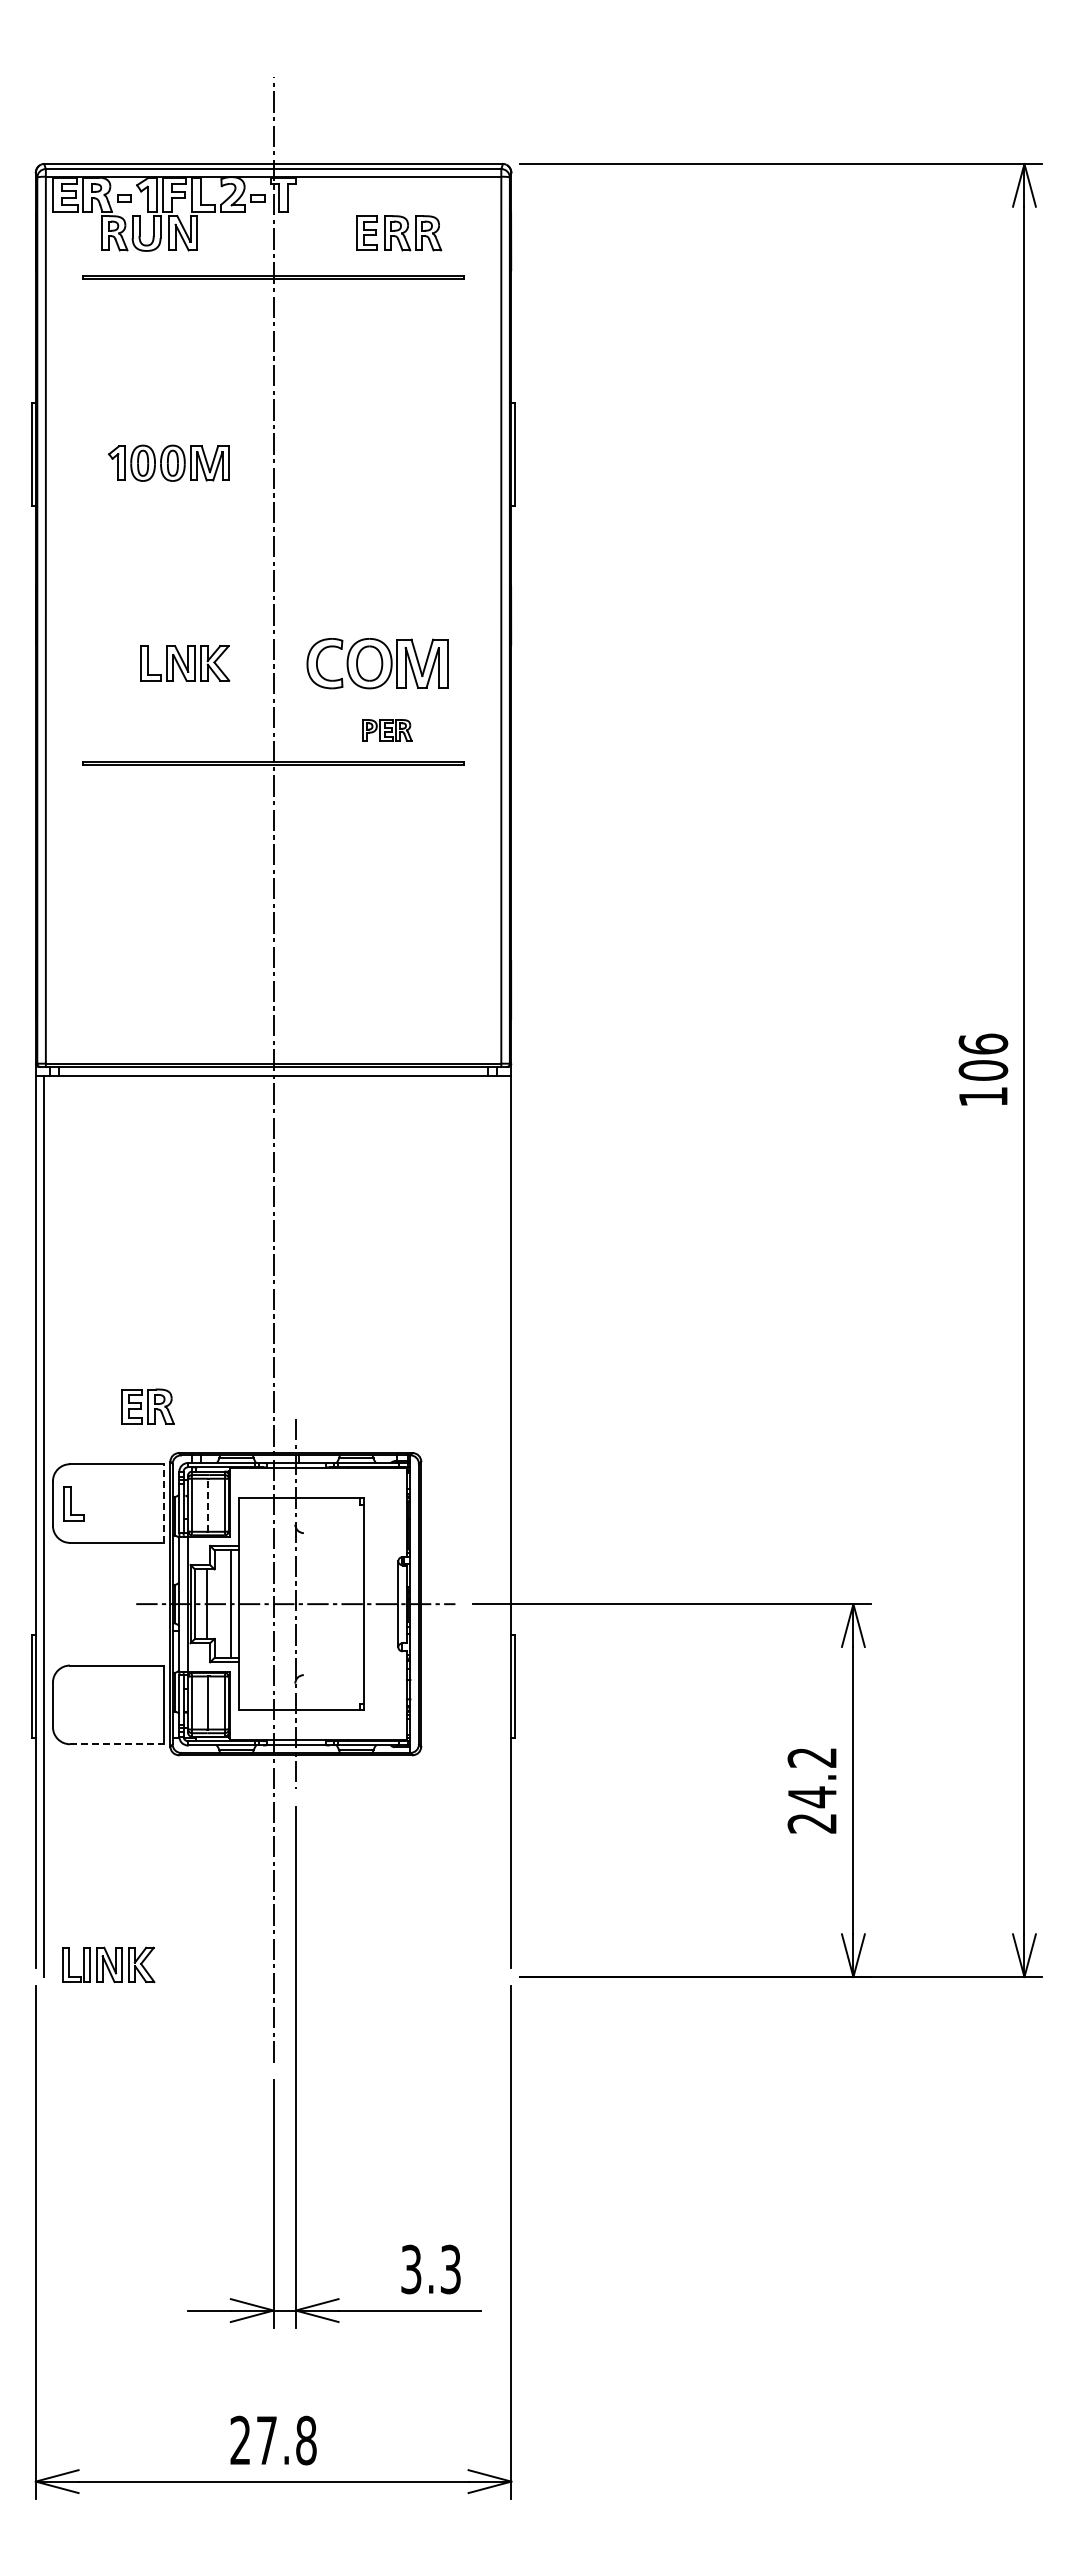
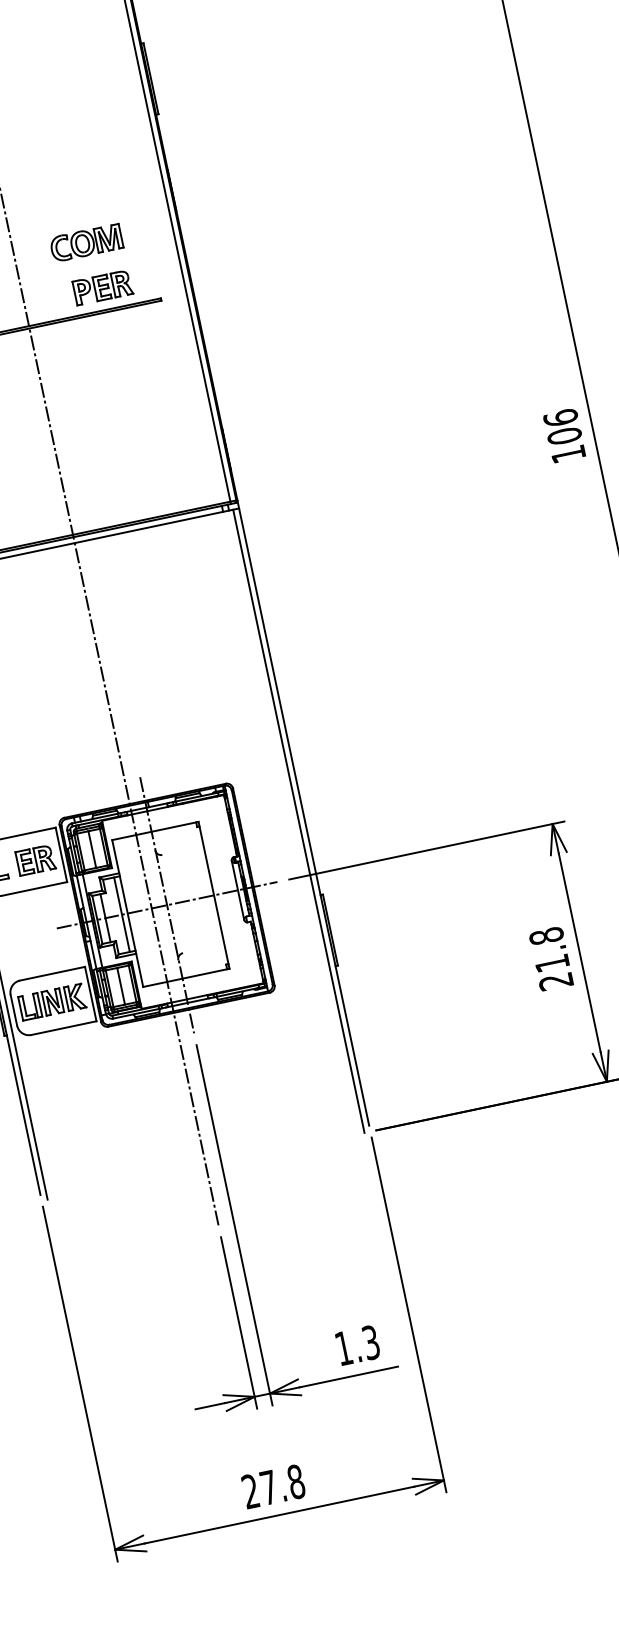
part: (377, 662) -> (86, 242), size x0.71
part: (387, 730) -> (103, 287), size x1.67
part: (147, 1406) -> (35, 860), moved
line: (164, 1503) -> (61, 854), dashed -> solid
line: (208, 1505) -> (92, 849), dashed -> solid
line: (502, 1526) -> (298, 821), added
line: (117, 1744) -> (64, 1028), dashed -> solid
text: (812, 1777) -> (549, 949), 24.2 -> 21.8
part: (108, 1964) -> (52, 1001), moved
text: (411, 2269) -> (344, 1348), 3.3 -> 1.3

